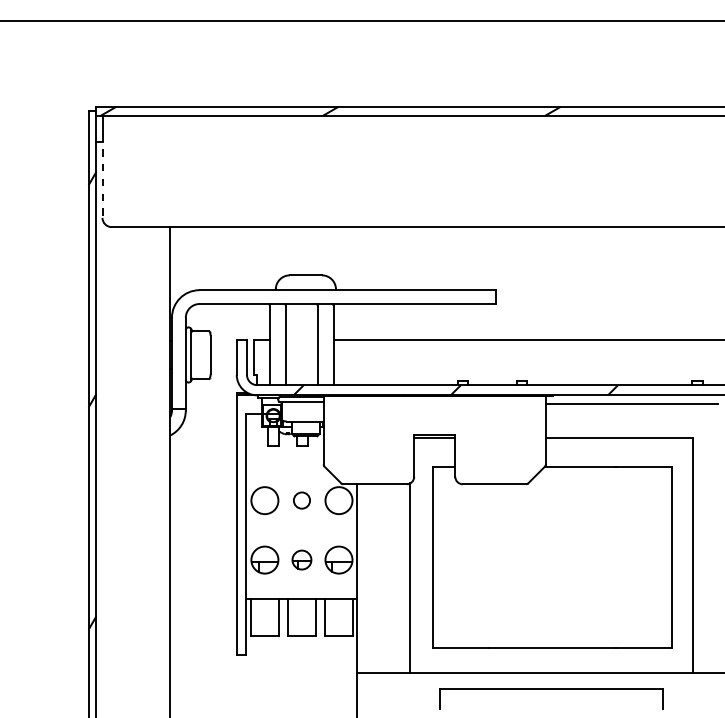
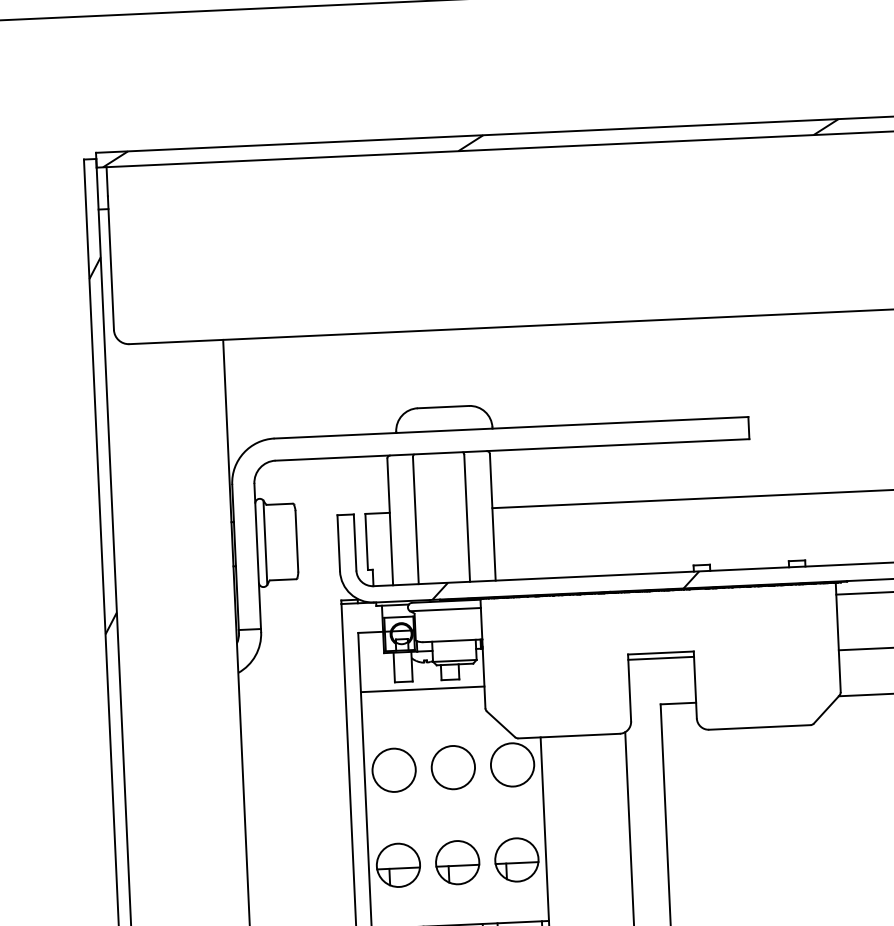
line: (102, 176) -> (110, 263), dashed -> solid
line: (284, 450) -> (421, 688), added
circle: (301, 500) -> (452, 767), size x1.67
part: (301, 559) -> (456, 861), size x1.43

